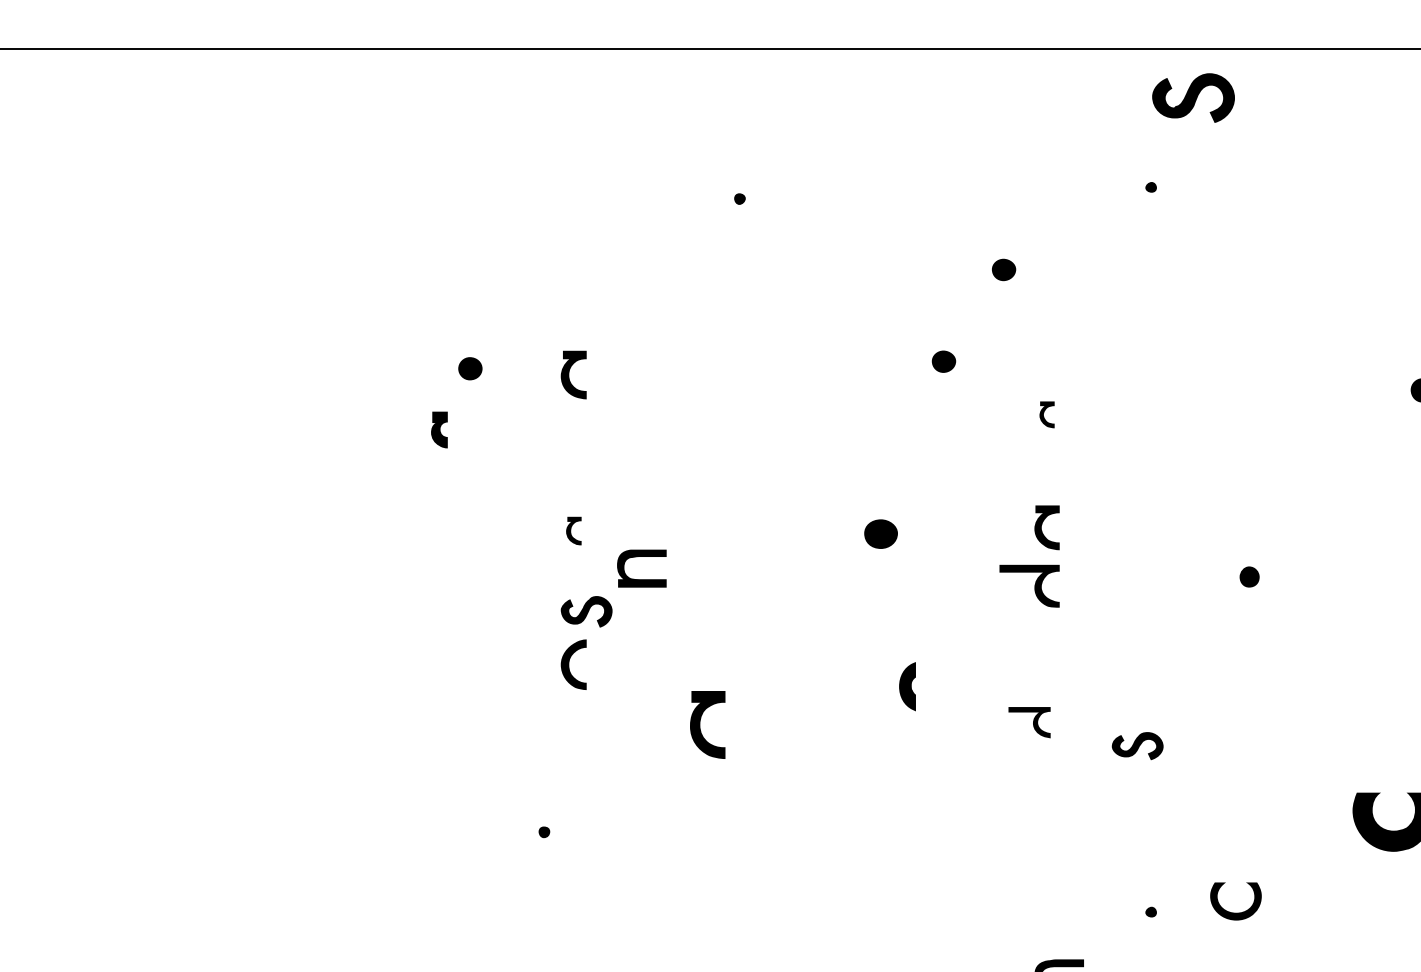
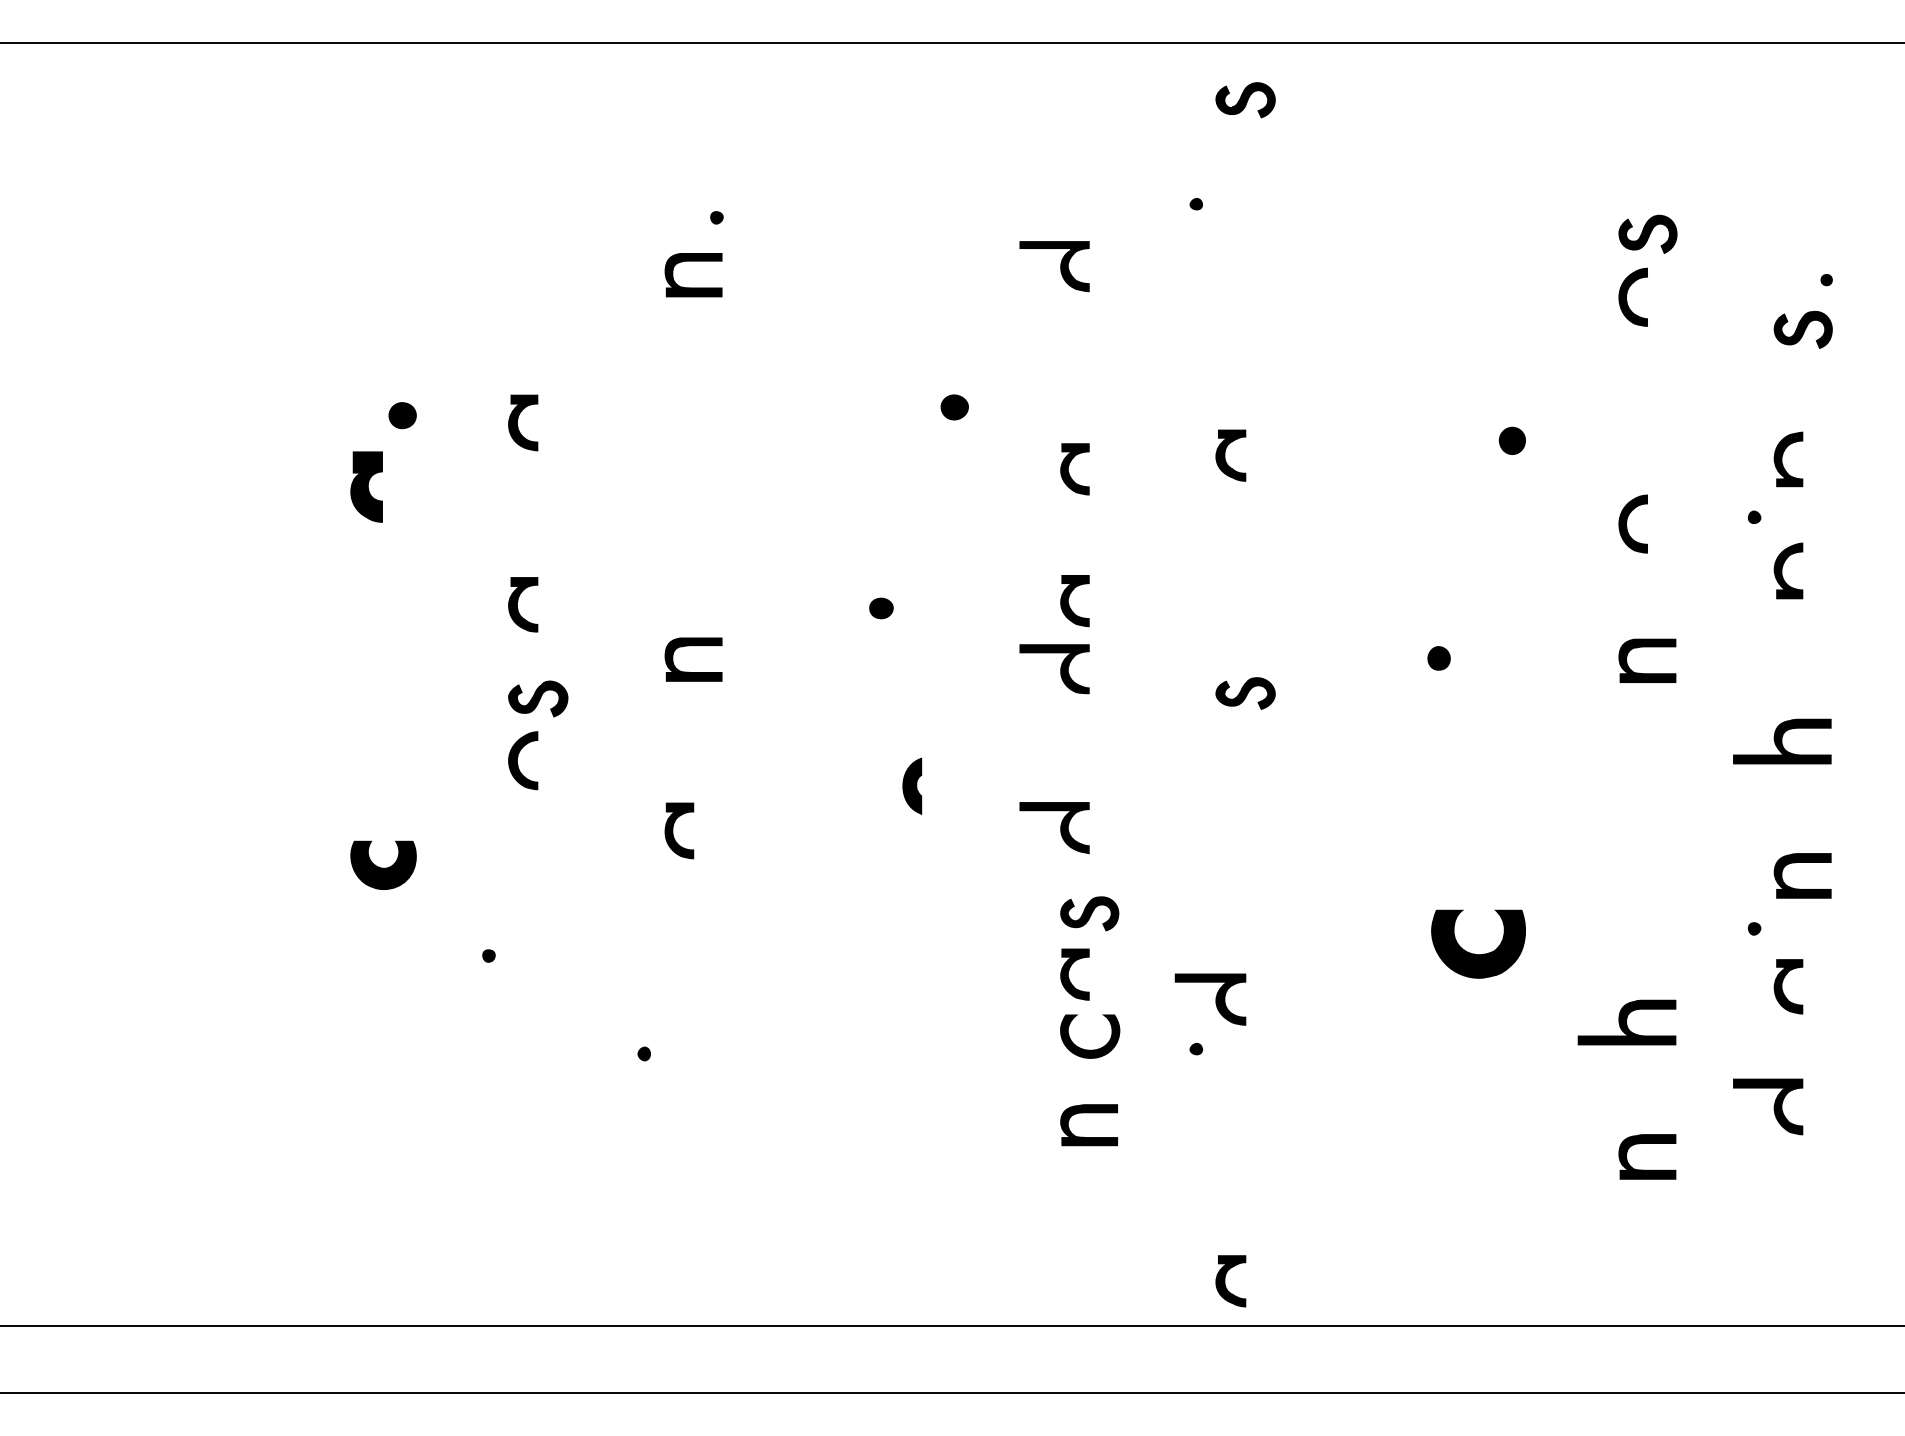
part: (1193, 98) -> (1245, 100), size x0.62
fill: (1029, 240) -> (1054, 266), added
fill: (719, 247) -> (693, 274), added
part: (1003, 269) -> (1024, 300), removed
fill: (1180, 402) -> (1230, 455), added
part: (1046, 414) -> (1074, 469), size x1.67
part: (439, 429) -> (366, 486), size x1.67
part: (574, 530) -> (523, 604), size x1.67
part: (881, 534) -> (881, 608), size x0.62
part: (641, 557) -> (693, 646), moved
part: (1249, 577) -> (1438, 658), moved
part: (1029, 722) -> (1054, 828), size x1.43
part: (707, 724) -> (679, 830), size x0.71
part: (1137, 746) -> (1245, 693), moved
part: (453, 753) -> (383, 864), added
fill: (1059, 795) -> (1089, 913), added
part: (1046, 848) -> (1074, 974), added
fill: (1163, 869) -> (1210, 999), added
part: (1236, 912) -> (1090, 1049), moved
fill: (677, 915) -> (644, 1053), added

